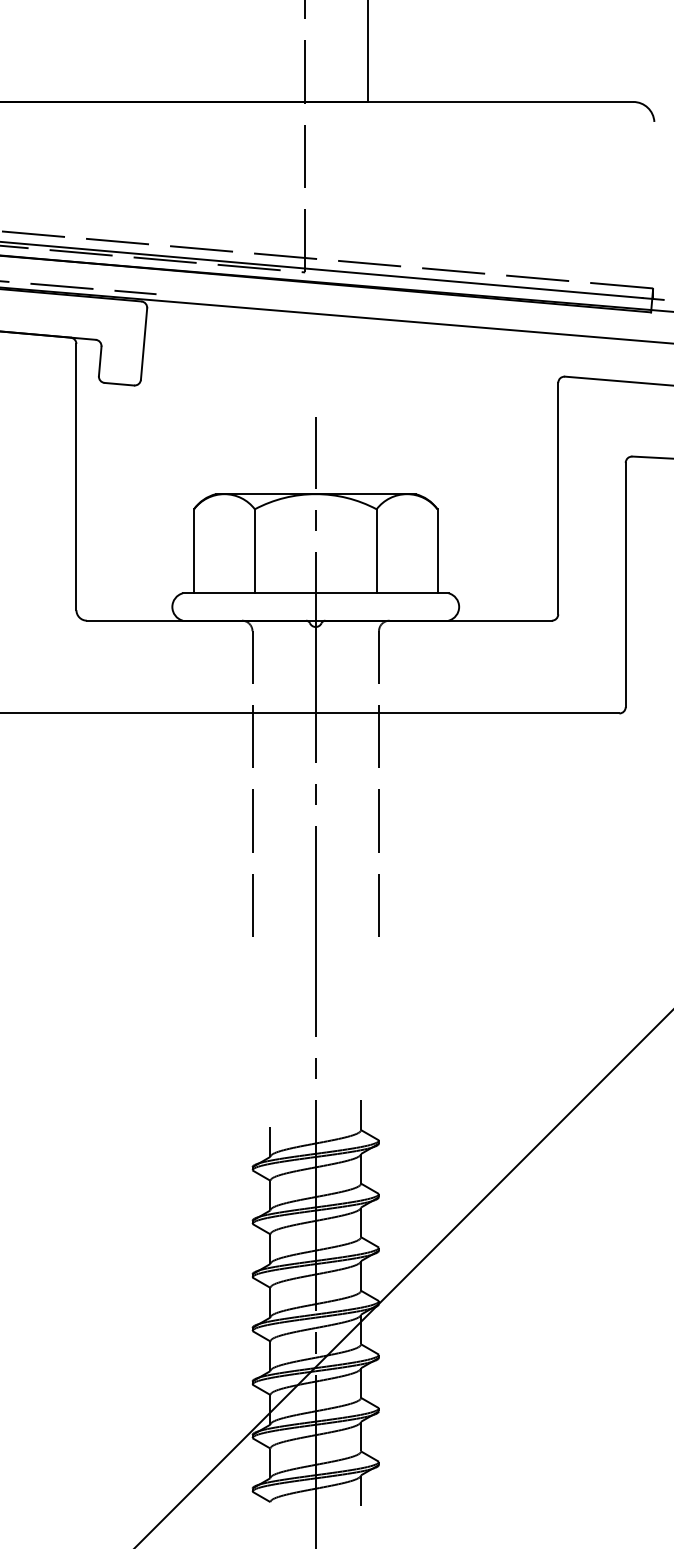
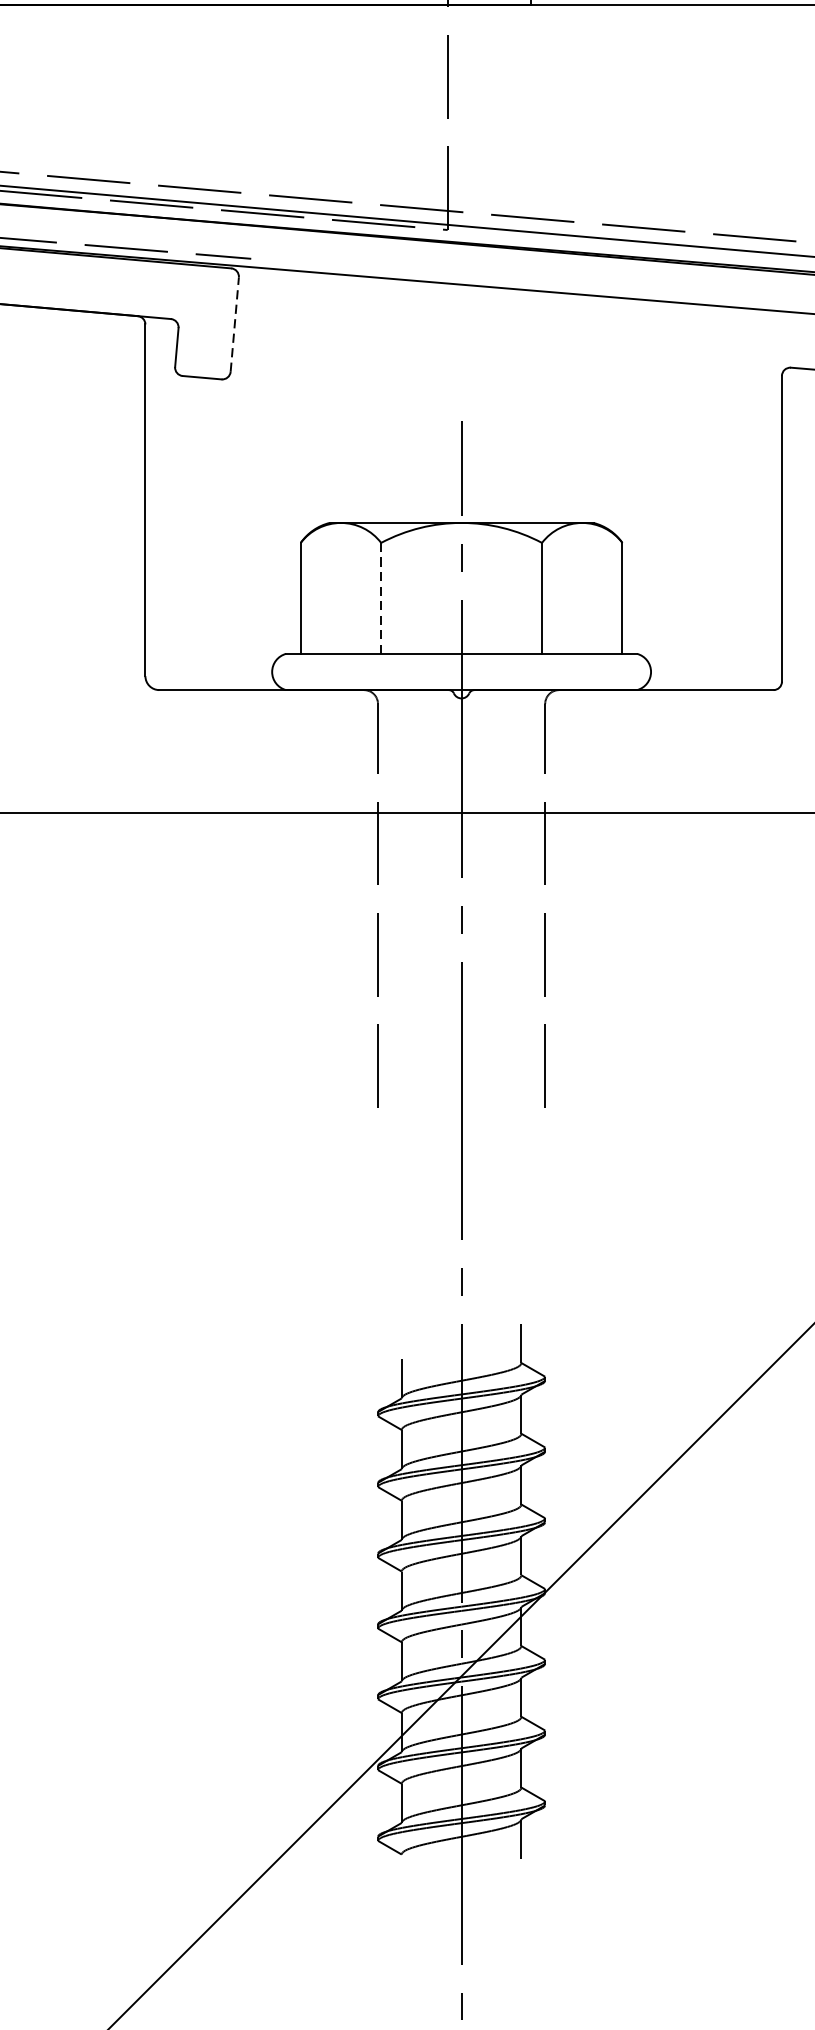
line: (144, 344) -> (235, 325), solid -> dashed
line: (254, 551) -> (380, 598), solid -> dashed

